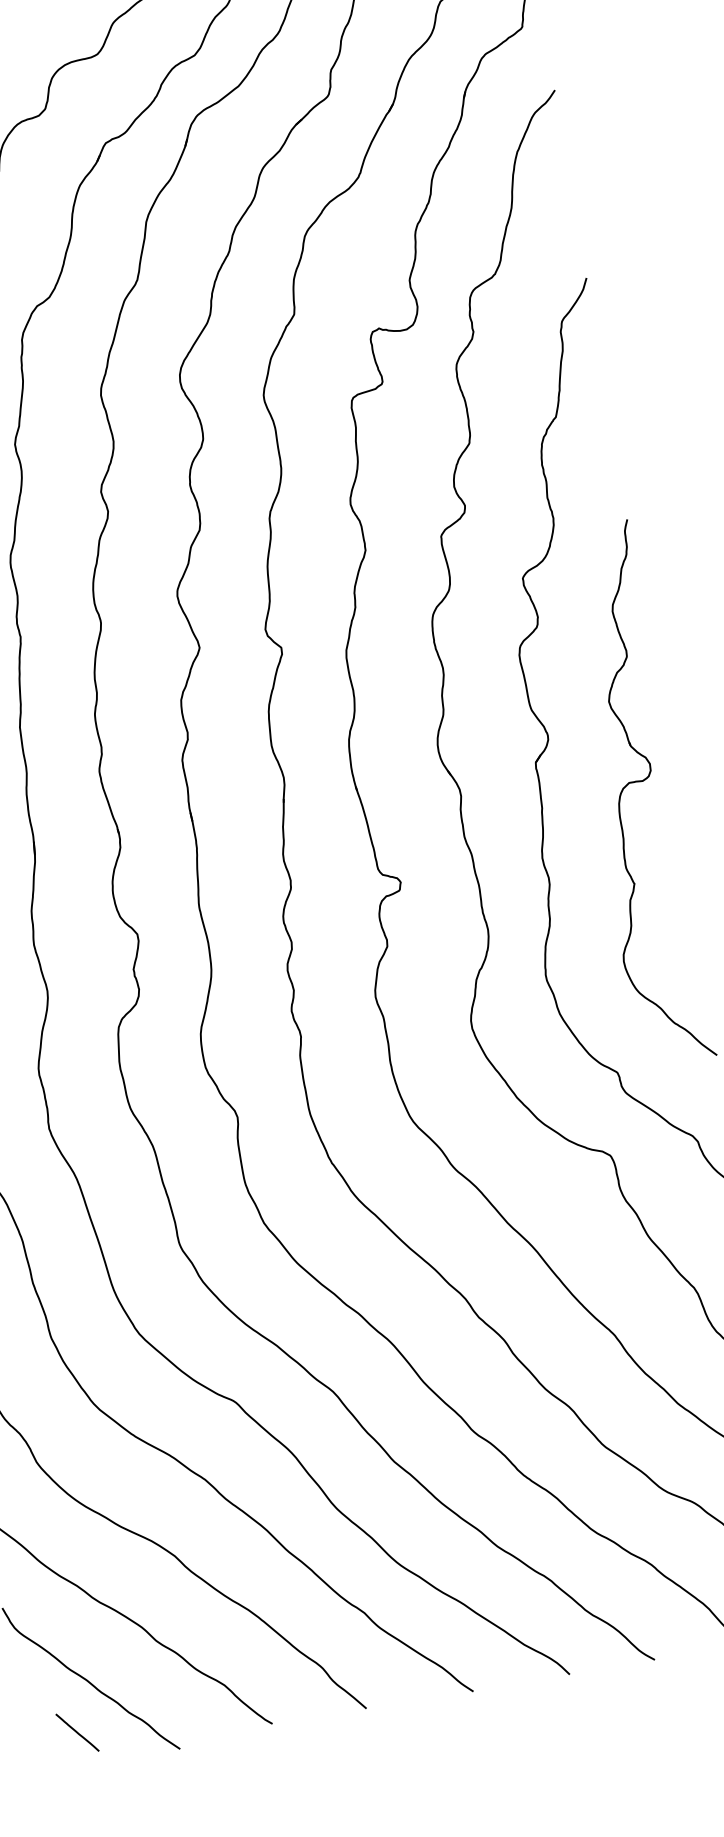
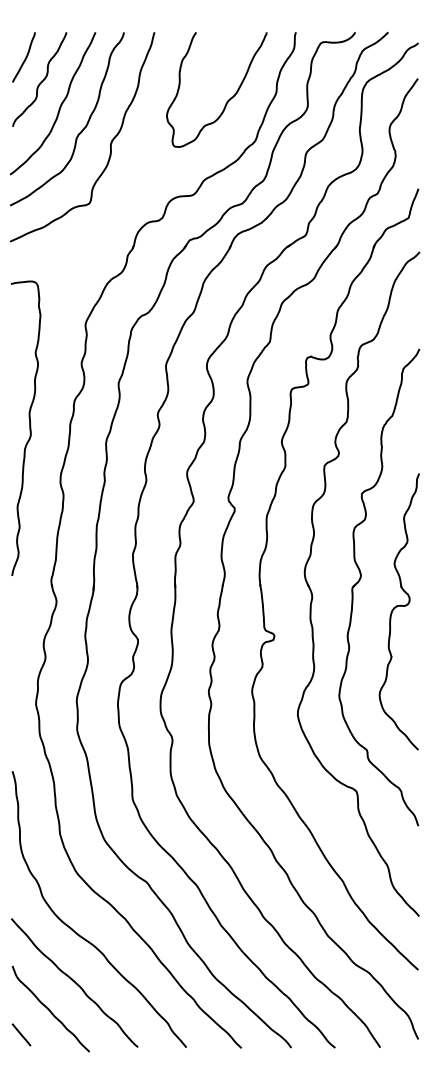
line: (77, 1731) -> (21, 1034), moved

